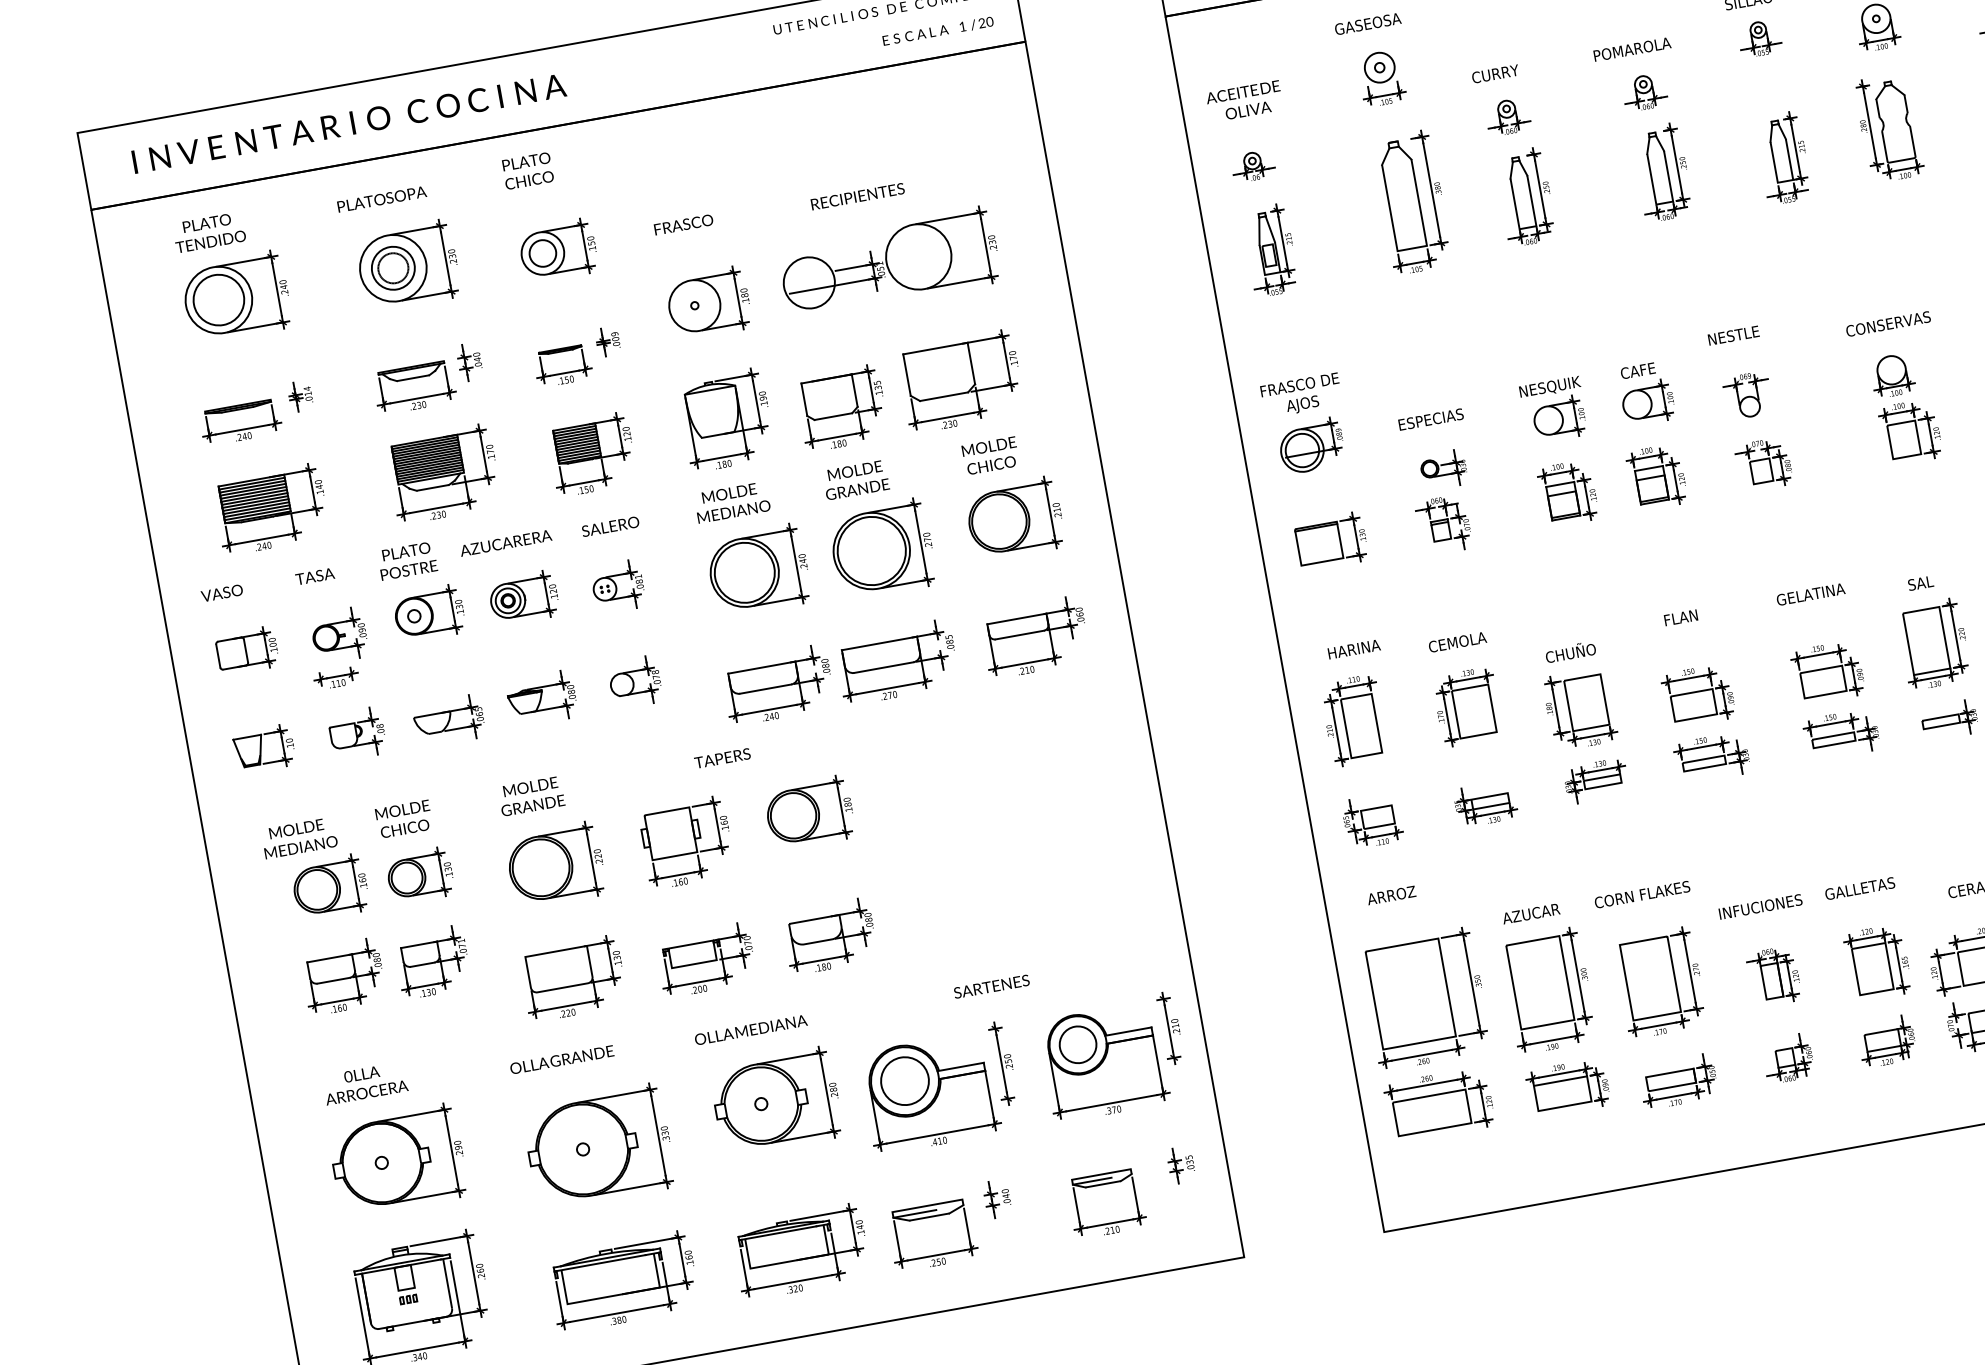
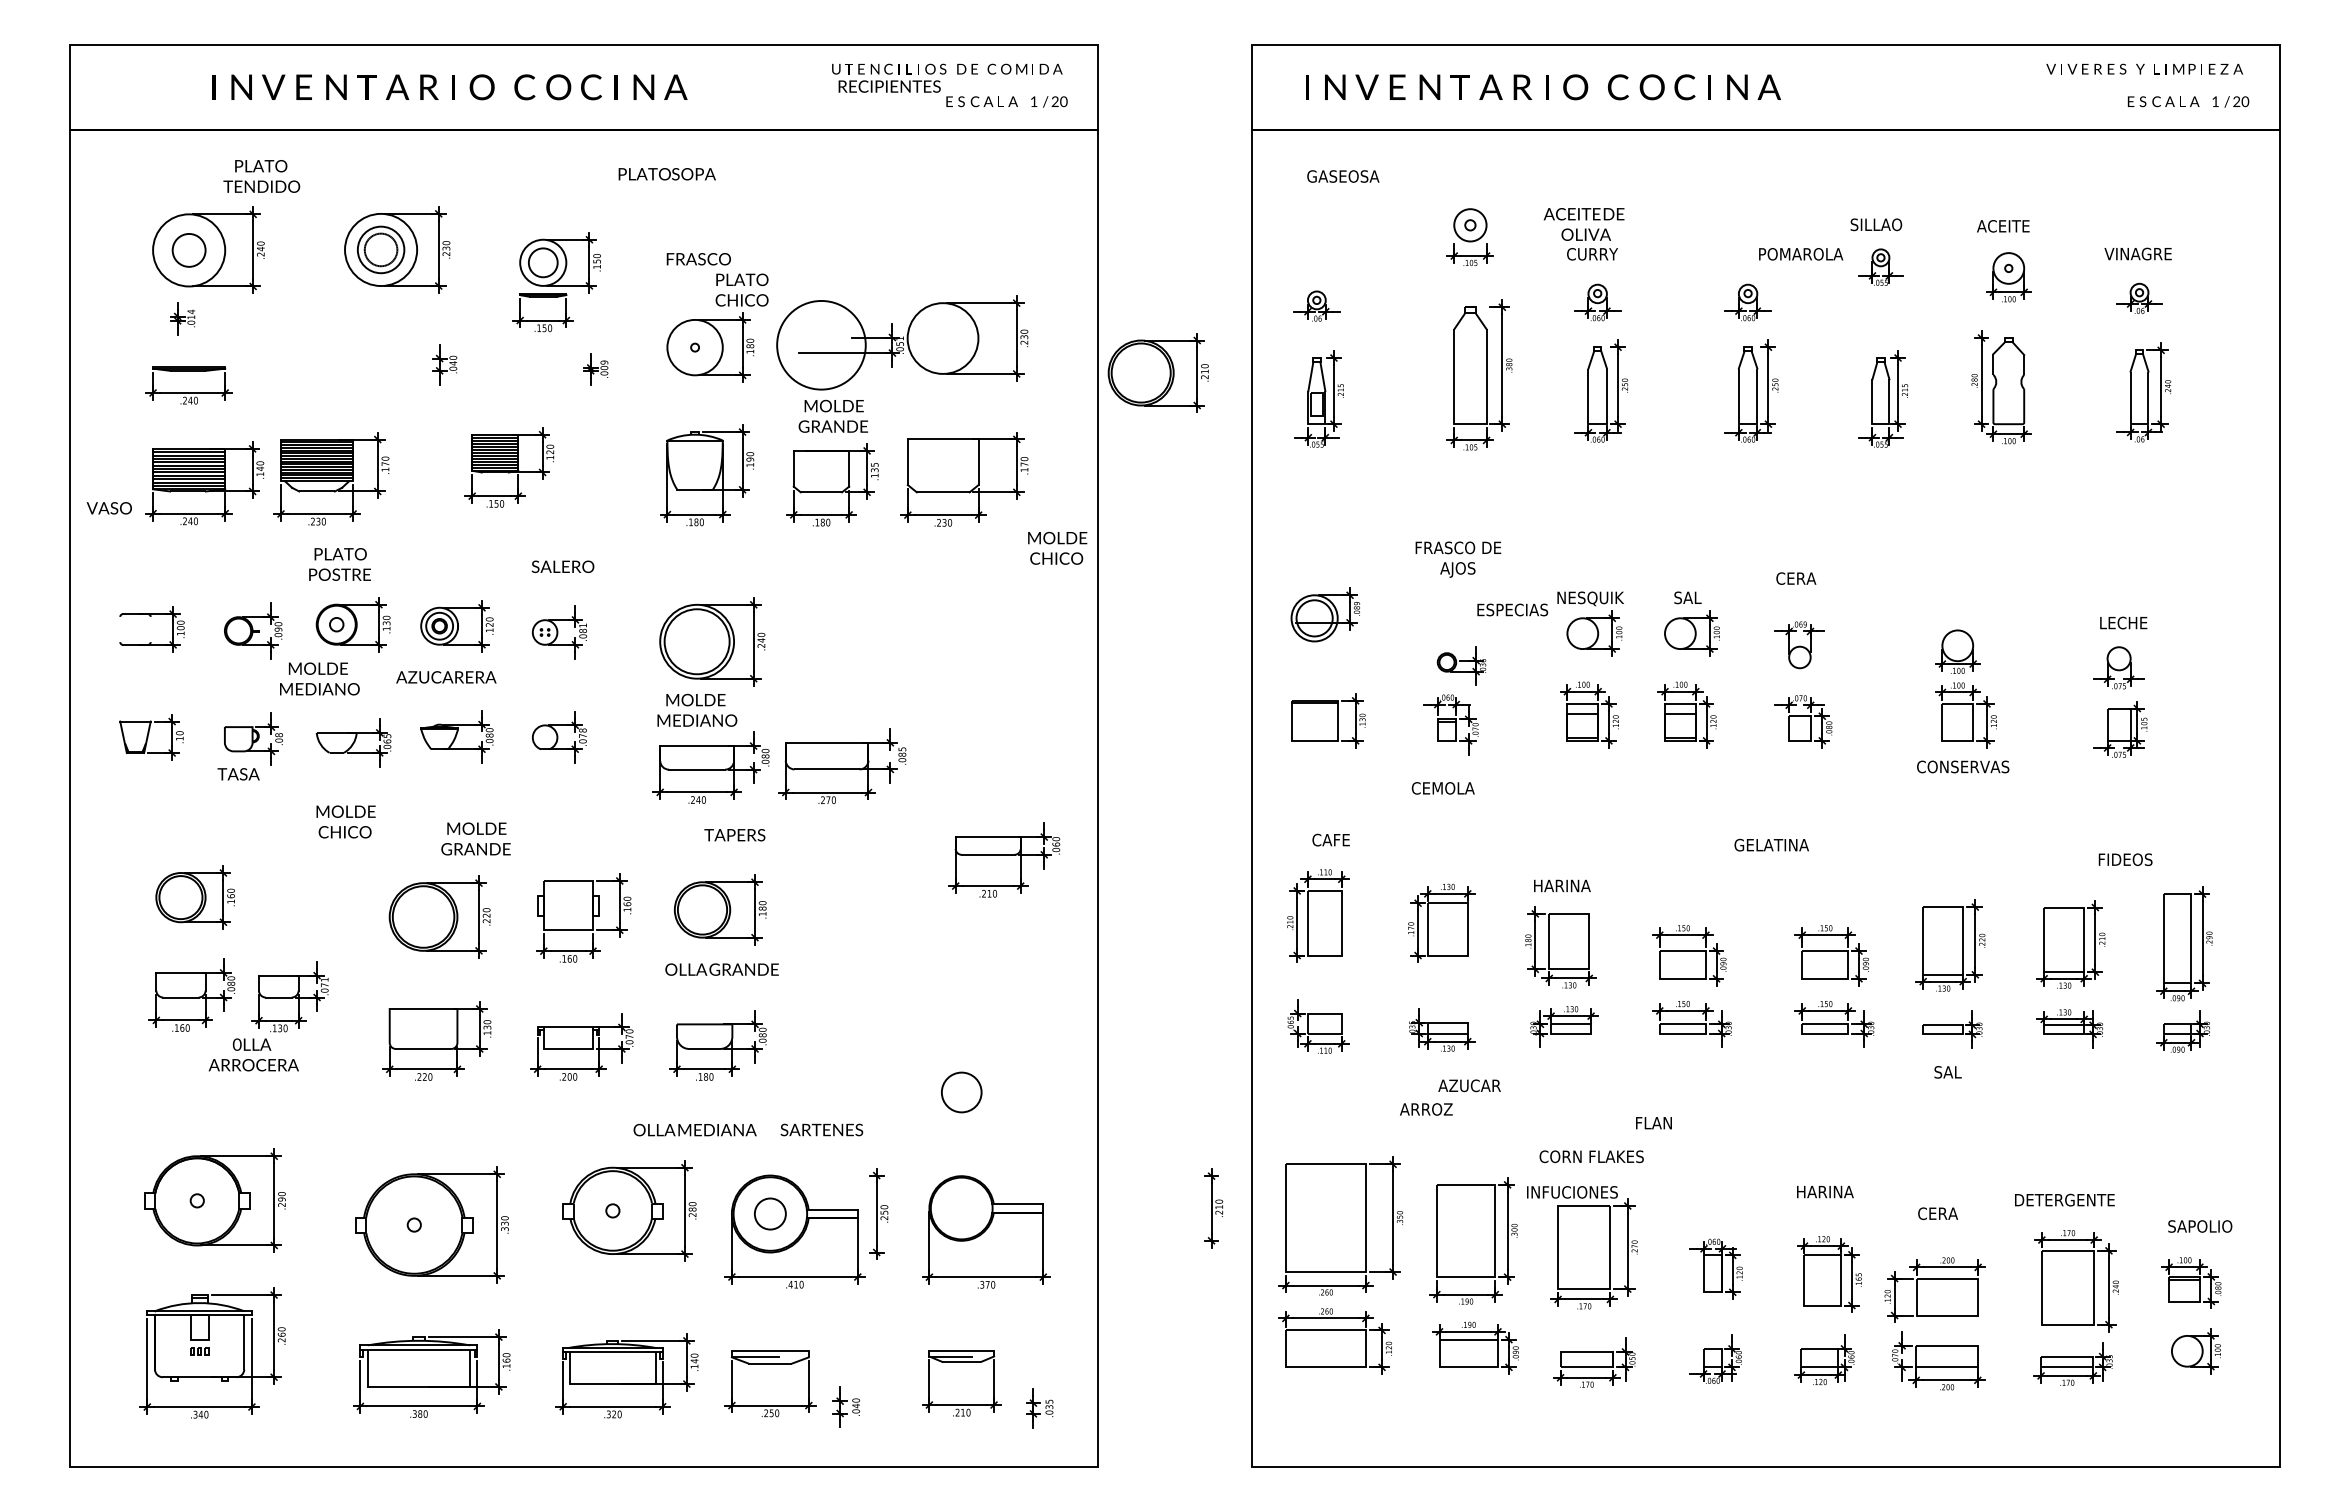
text: (1368, 23) -> (1343, 176), moved
text: (1632, 49) -> (1801, 254), moved
text: (1244, 101) -> (1583, 224), moved
text: (348, 123) -> (449, 87), moved
text: (527, 170) -> (741, 289), moved
text: (857, 196) -> (889, 86), moved
text: (381, 199) -> (666, 174), moved
text: (208, 232) -> (261, 176), moved
circle: (809, 282) -> (821, 344), size x1.6
circle: (218, 300) -> (188, 250), size x0.6
text: (1888, 323) -> (1963, 766), moved
text: (1733, 335) -> (1795, 578), NESTLE -> CERA
text: (1638, 370) -> (1687, 597), CAFE -> SAL
part: (563, 373) -> (542, 320), moved
part: (412, 378) -> (380, 371), removed
text: (1301, 395) -> (1458, 559), moved
part: (300, 396) -> (182, 318), moved
text: (1430, 419) -> (1512, 609), moved
part: (592, 454) -> (509, 467), moved
text: (990, 455) -> (1057, 547), moved
part: (443, 473) -> (331, 478), moved
text: (855, 479) -> (832, 415), moved
text: (732, 501) -> (697, 709), moved
part: (1014, 518) -> (1157, 372), moved
text: (506, 543) -> (446, 677), moved
part: (882, 548) -> (848, 642), removed
text: (315, 576) -> (238, 774), moved
text: (1920, 583) -> (1947, 1072), moved
text: (221, 593) -> (108, 508), moved
text: (1810, 593) -> (1771, 844), moved
text: (1680, 618) -> (1653, 1123), moved
part: (1035, 636) -> (1004, 859), moved
text: (1456, 642) -> (1442, 788), moved
text: (1353, 648) -> (1331, 839), HARINA -> CAFE
line: (245, 651) -> (150, 629), removed
text: (1571, 651) -> (1562, 884), CHUÑO -> HARINA
line: (218, 656) -> (120, 629), removed
part: (336, 678) -> (241, 675), removed
text: (722, 758) -> (734, 835), moved
text: (530, 795) -> (475, 838), moved
text: (403, 818) -> (345, 821), moved
text: (299, 837) -> (319, 678), moved
part: (420, 875) -> (293, 901), removed
text: (1859, 888) -> (1824, 1191), GALLETAS -> HARINA
text: (1391, 895) -> (1426, 1109), moved
text: (1760, 906) -> (1572, 1192), moved
text: (1531, 913) -> (1469, 1085), moved
text: (991, 986) -> (821, 1129), moved
part: (1170, 1028) -> (1213, 1208), moved
text: (750, 1029) -> (694, 1129), moved
circle: (1077, 1044) -> (961, 1092), moved
text: (561, 1059) -> (721, 969), moved
circle: (905, 1080) -> (770, 1213), size x0.6
text: (364, 1083) -> (253, 1054), moved
part: (1181, 1165) -> (1039, 1408), moved
part: (996, 1198) -> (845, 1406), moved

